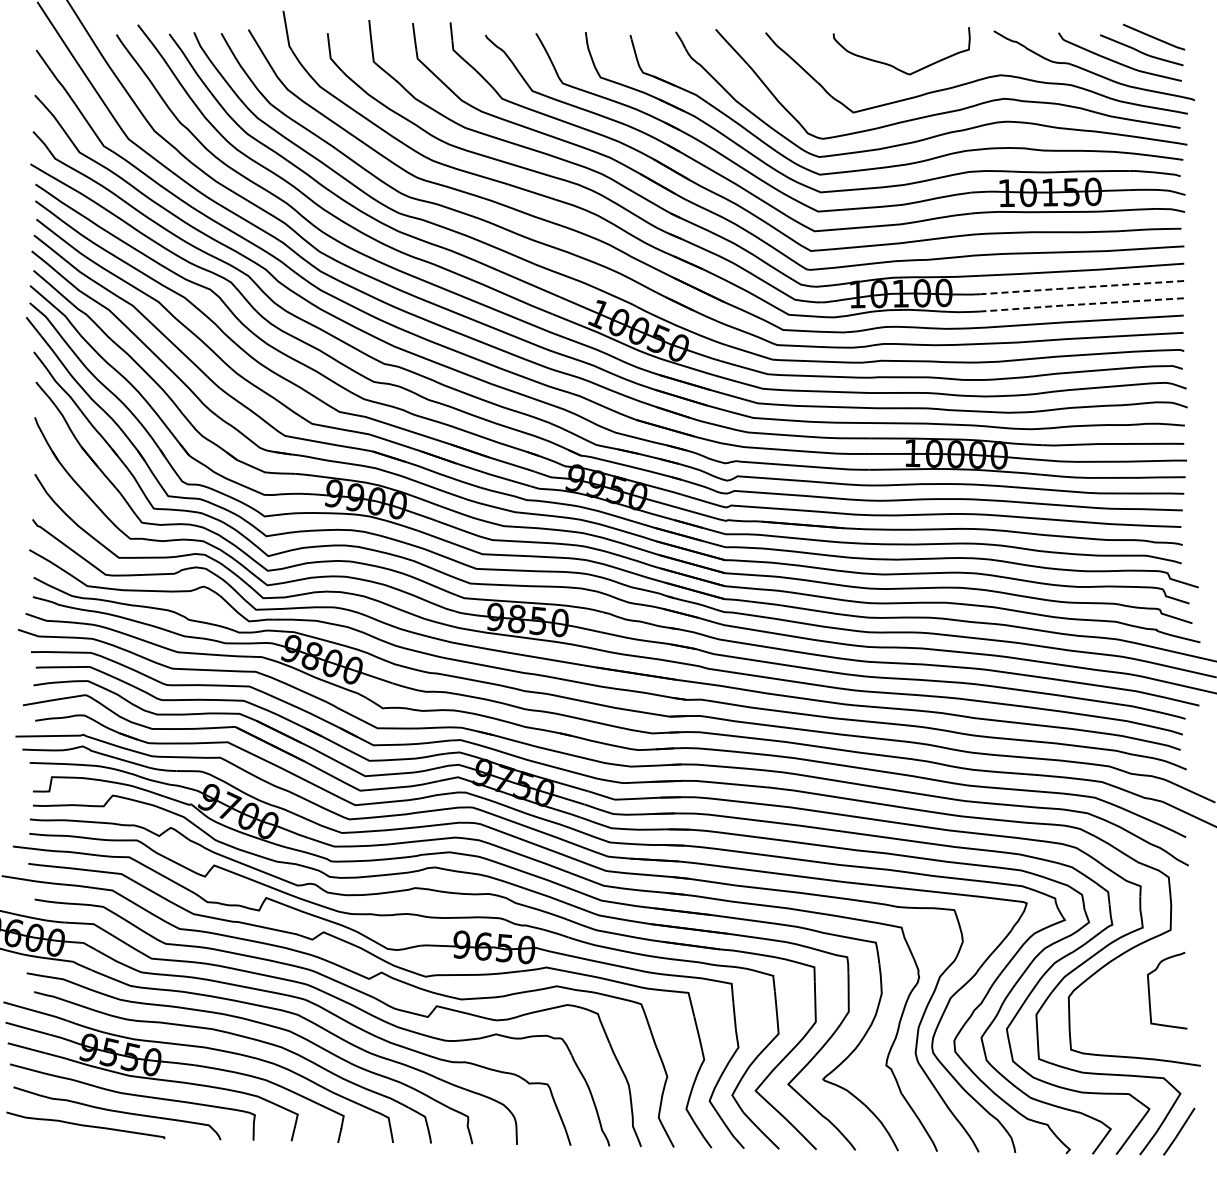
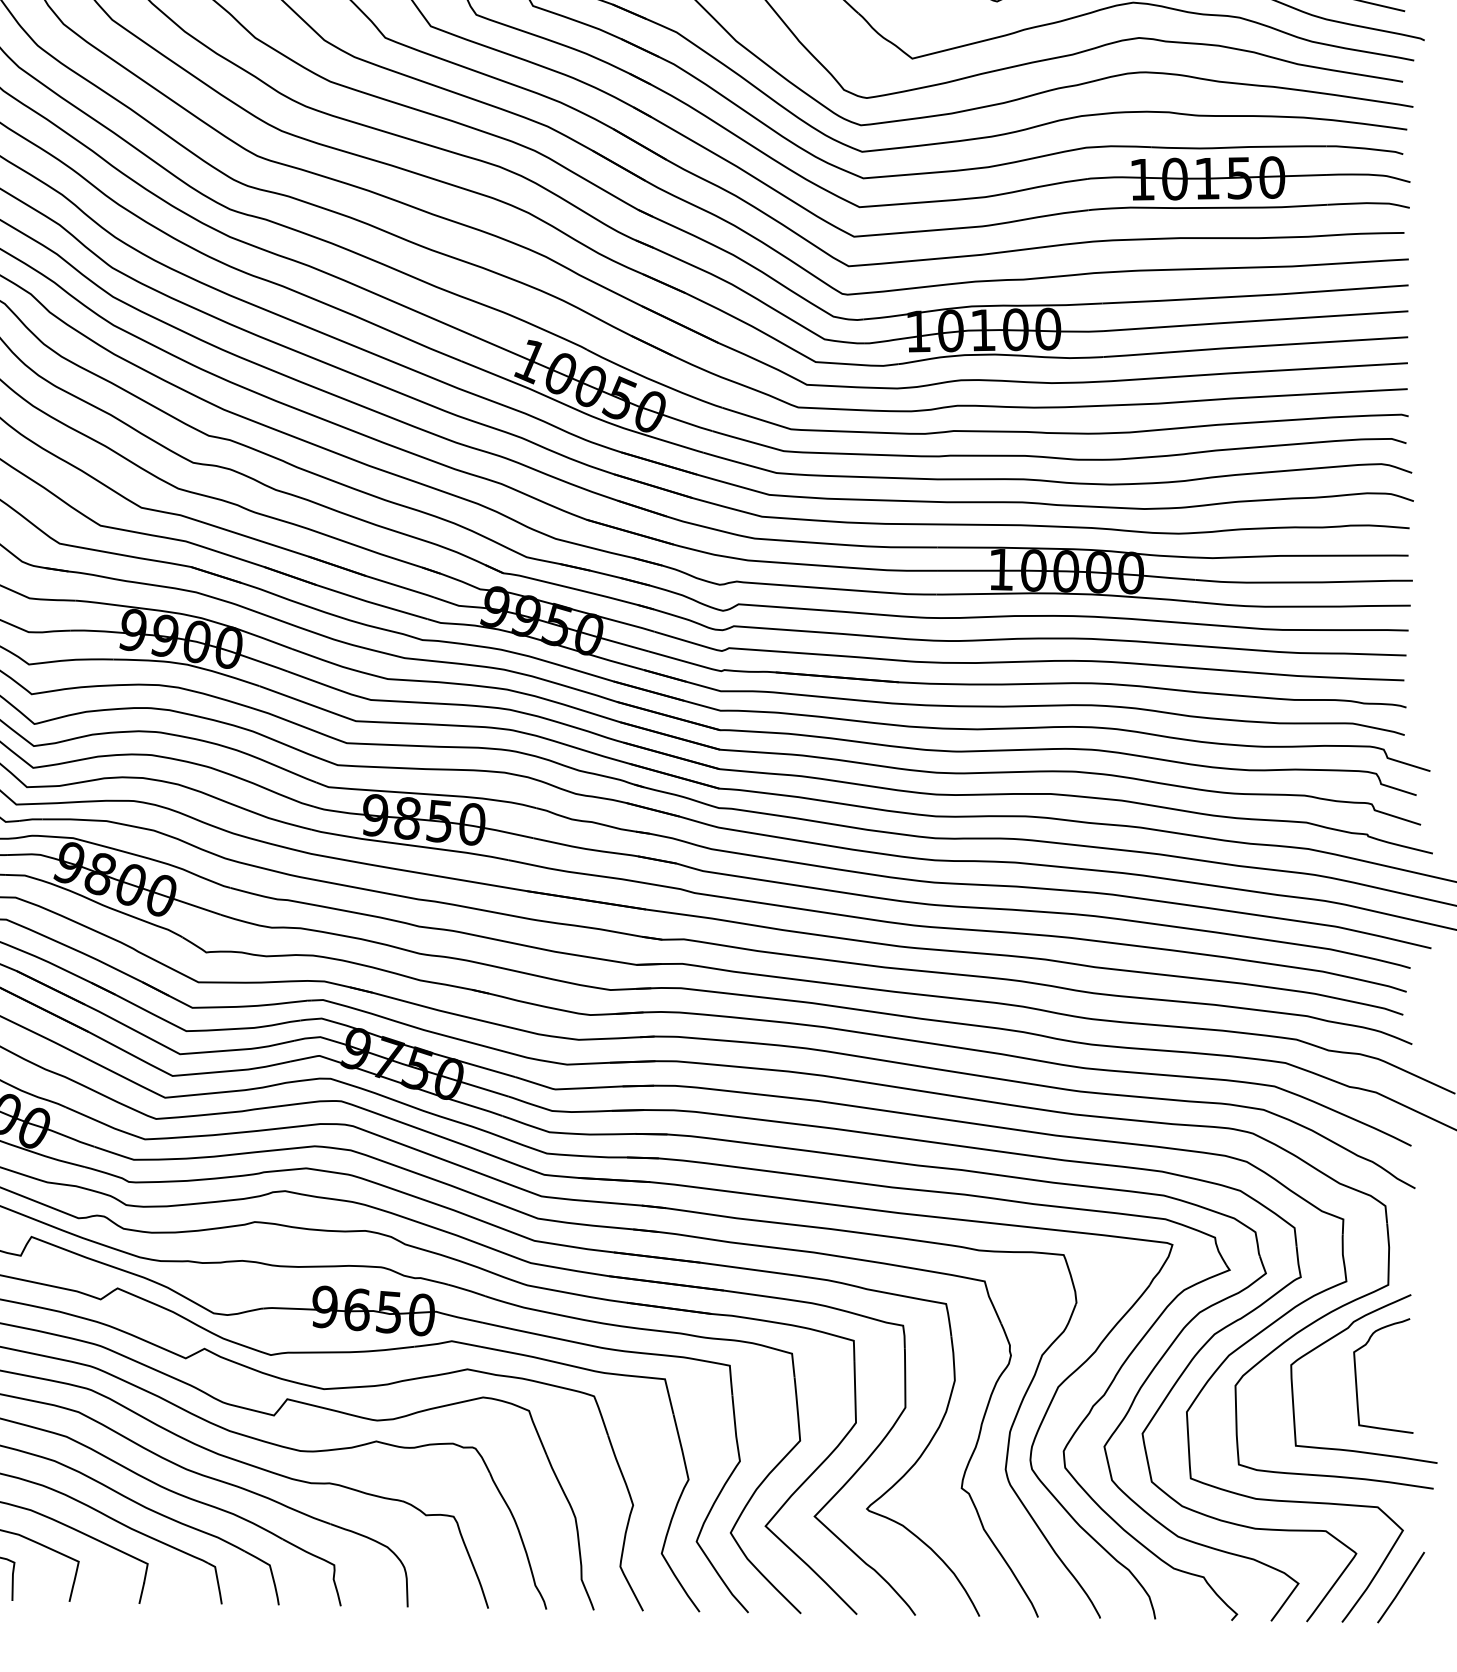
line: (1080, 287) -> (1253, 321), dashed -> solid
line: (1080, 304) -> (1253, 346), dashed -> solid
curve: (1138, 963) -> (1340, 1335), added

